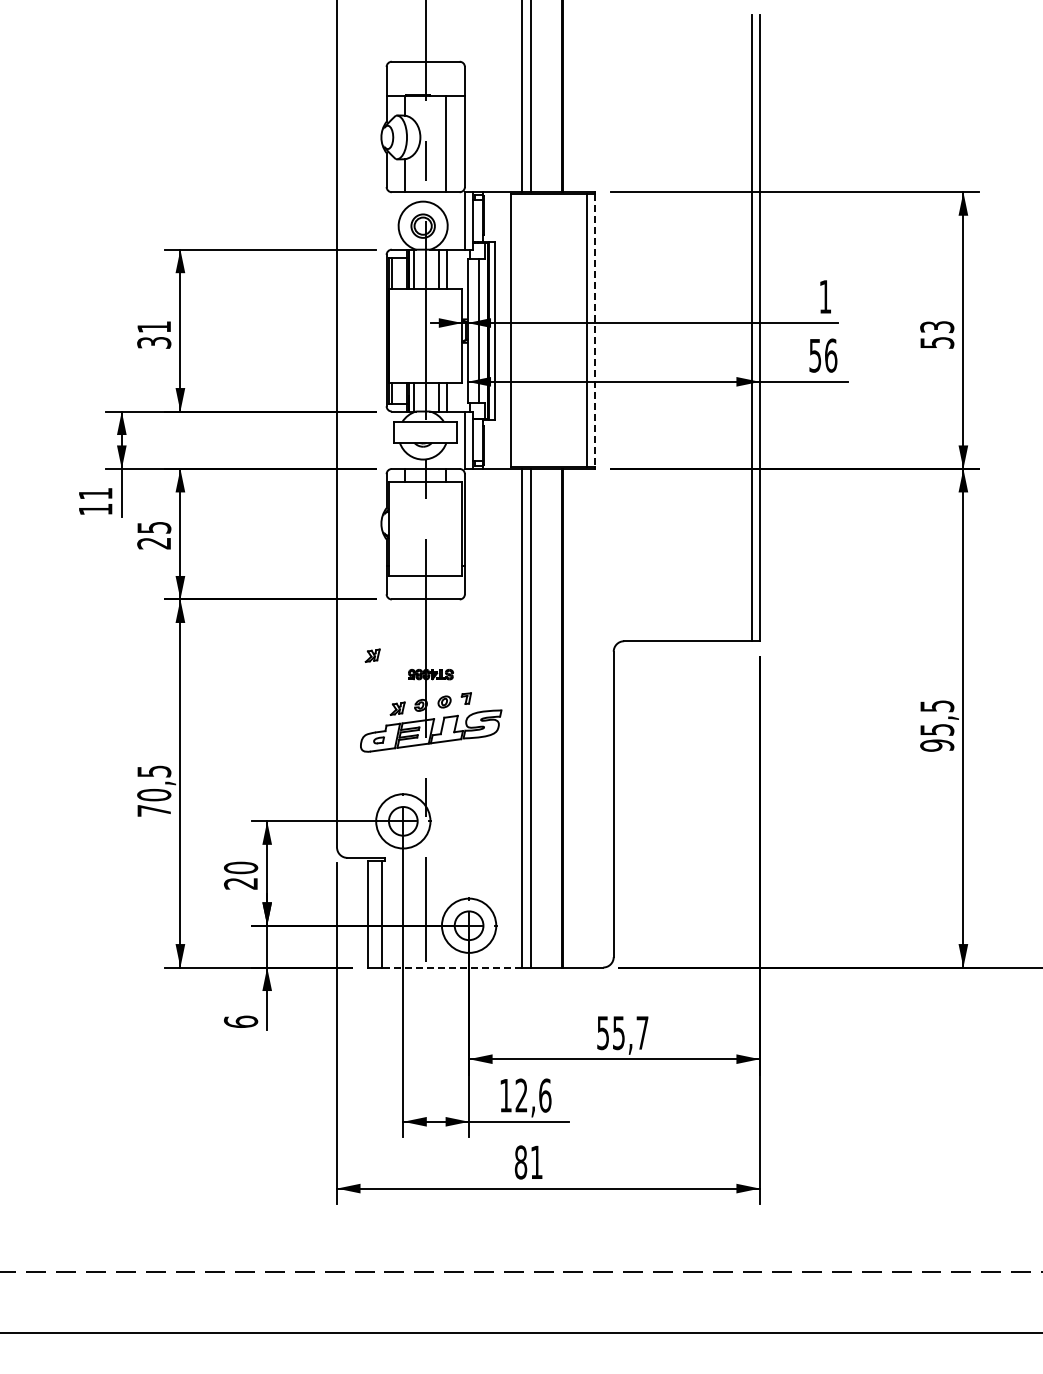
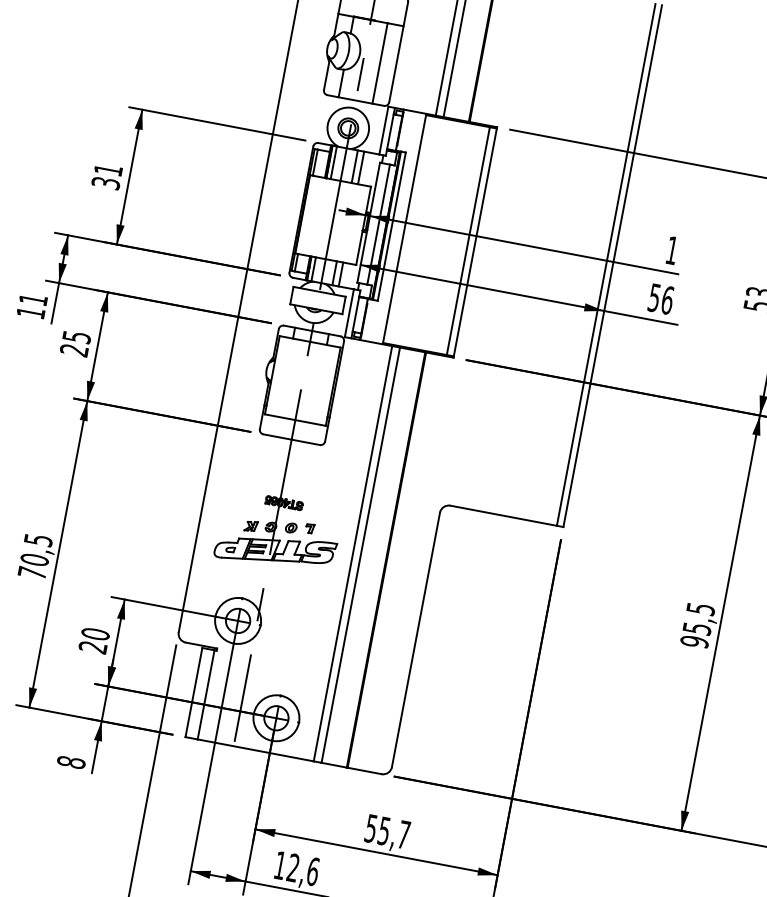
line: (595, 330) -> (475, 242), dashed -> solid
part: (372, 655) -> (238, 477), removed
line: (452, 967) -> (256, 750), dashed -> solid
text: (240, 1021) -> (70, 762), 6 -> 8

